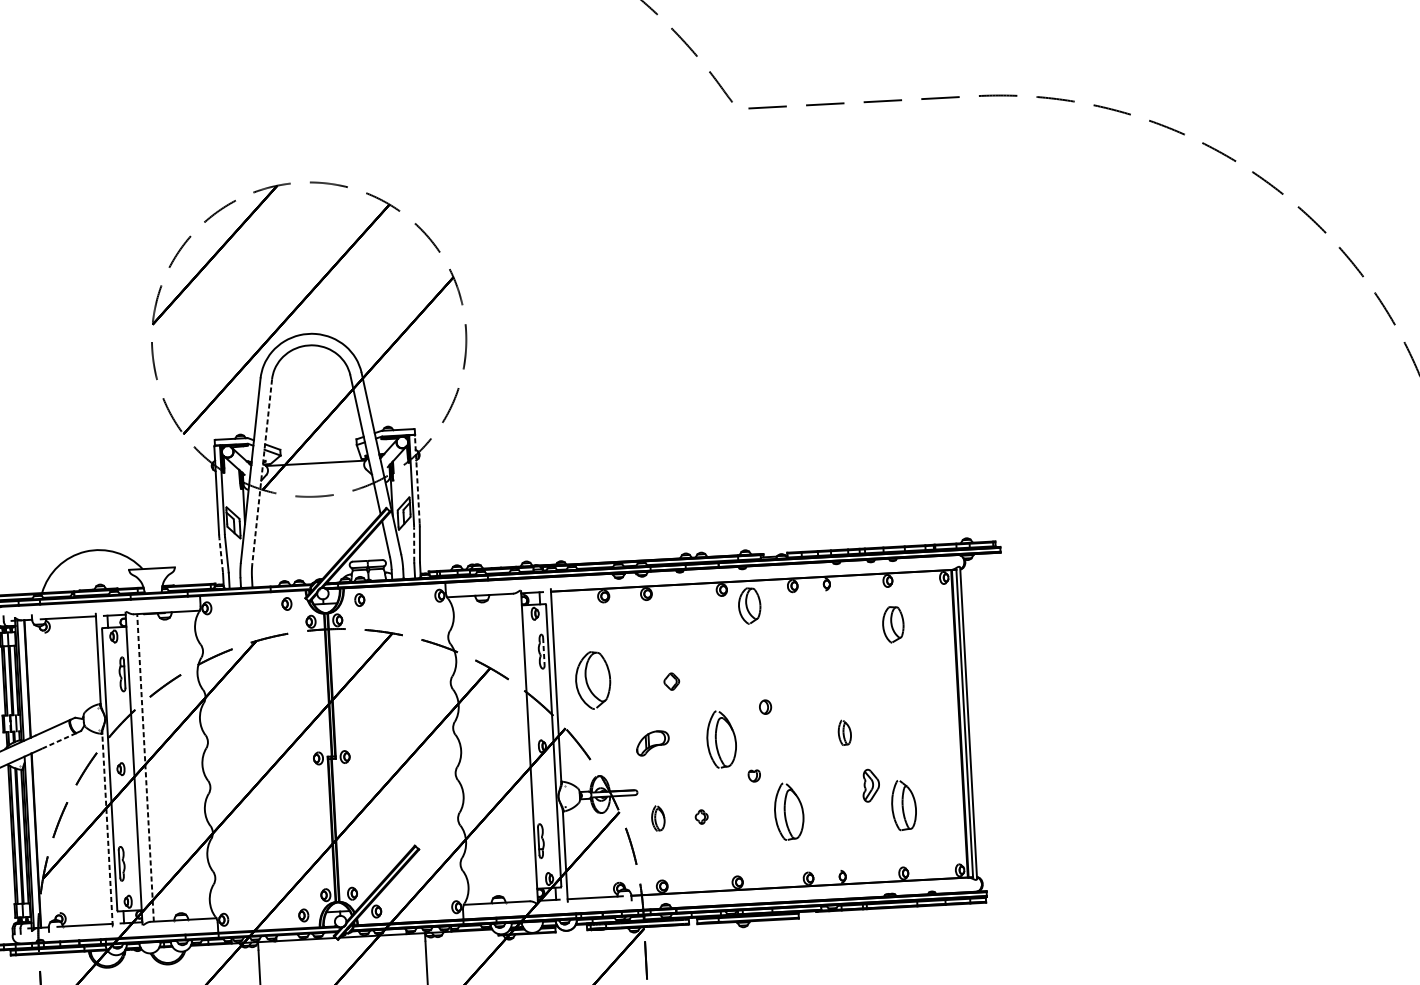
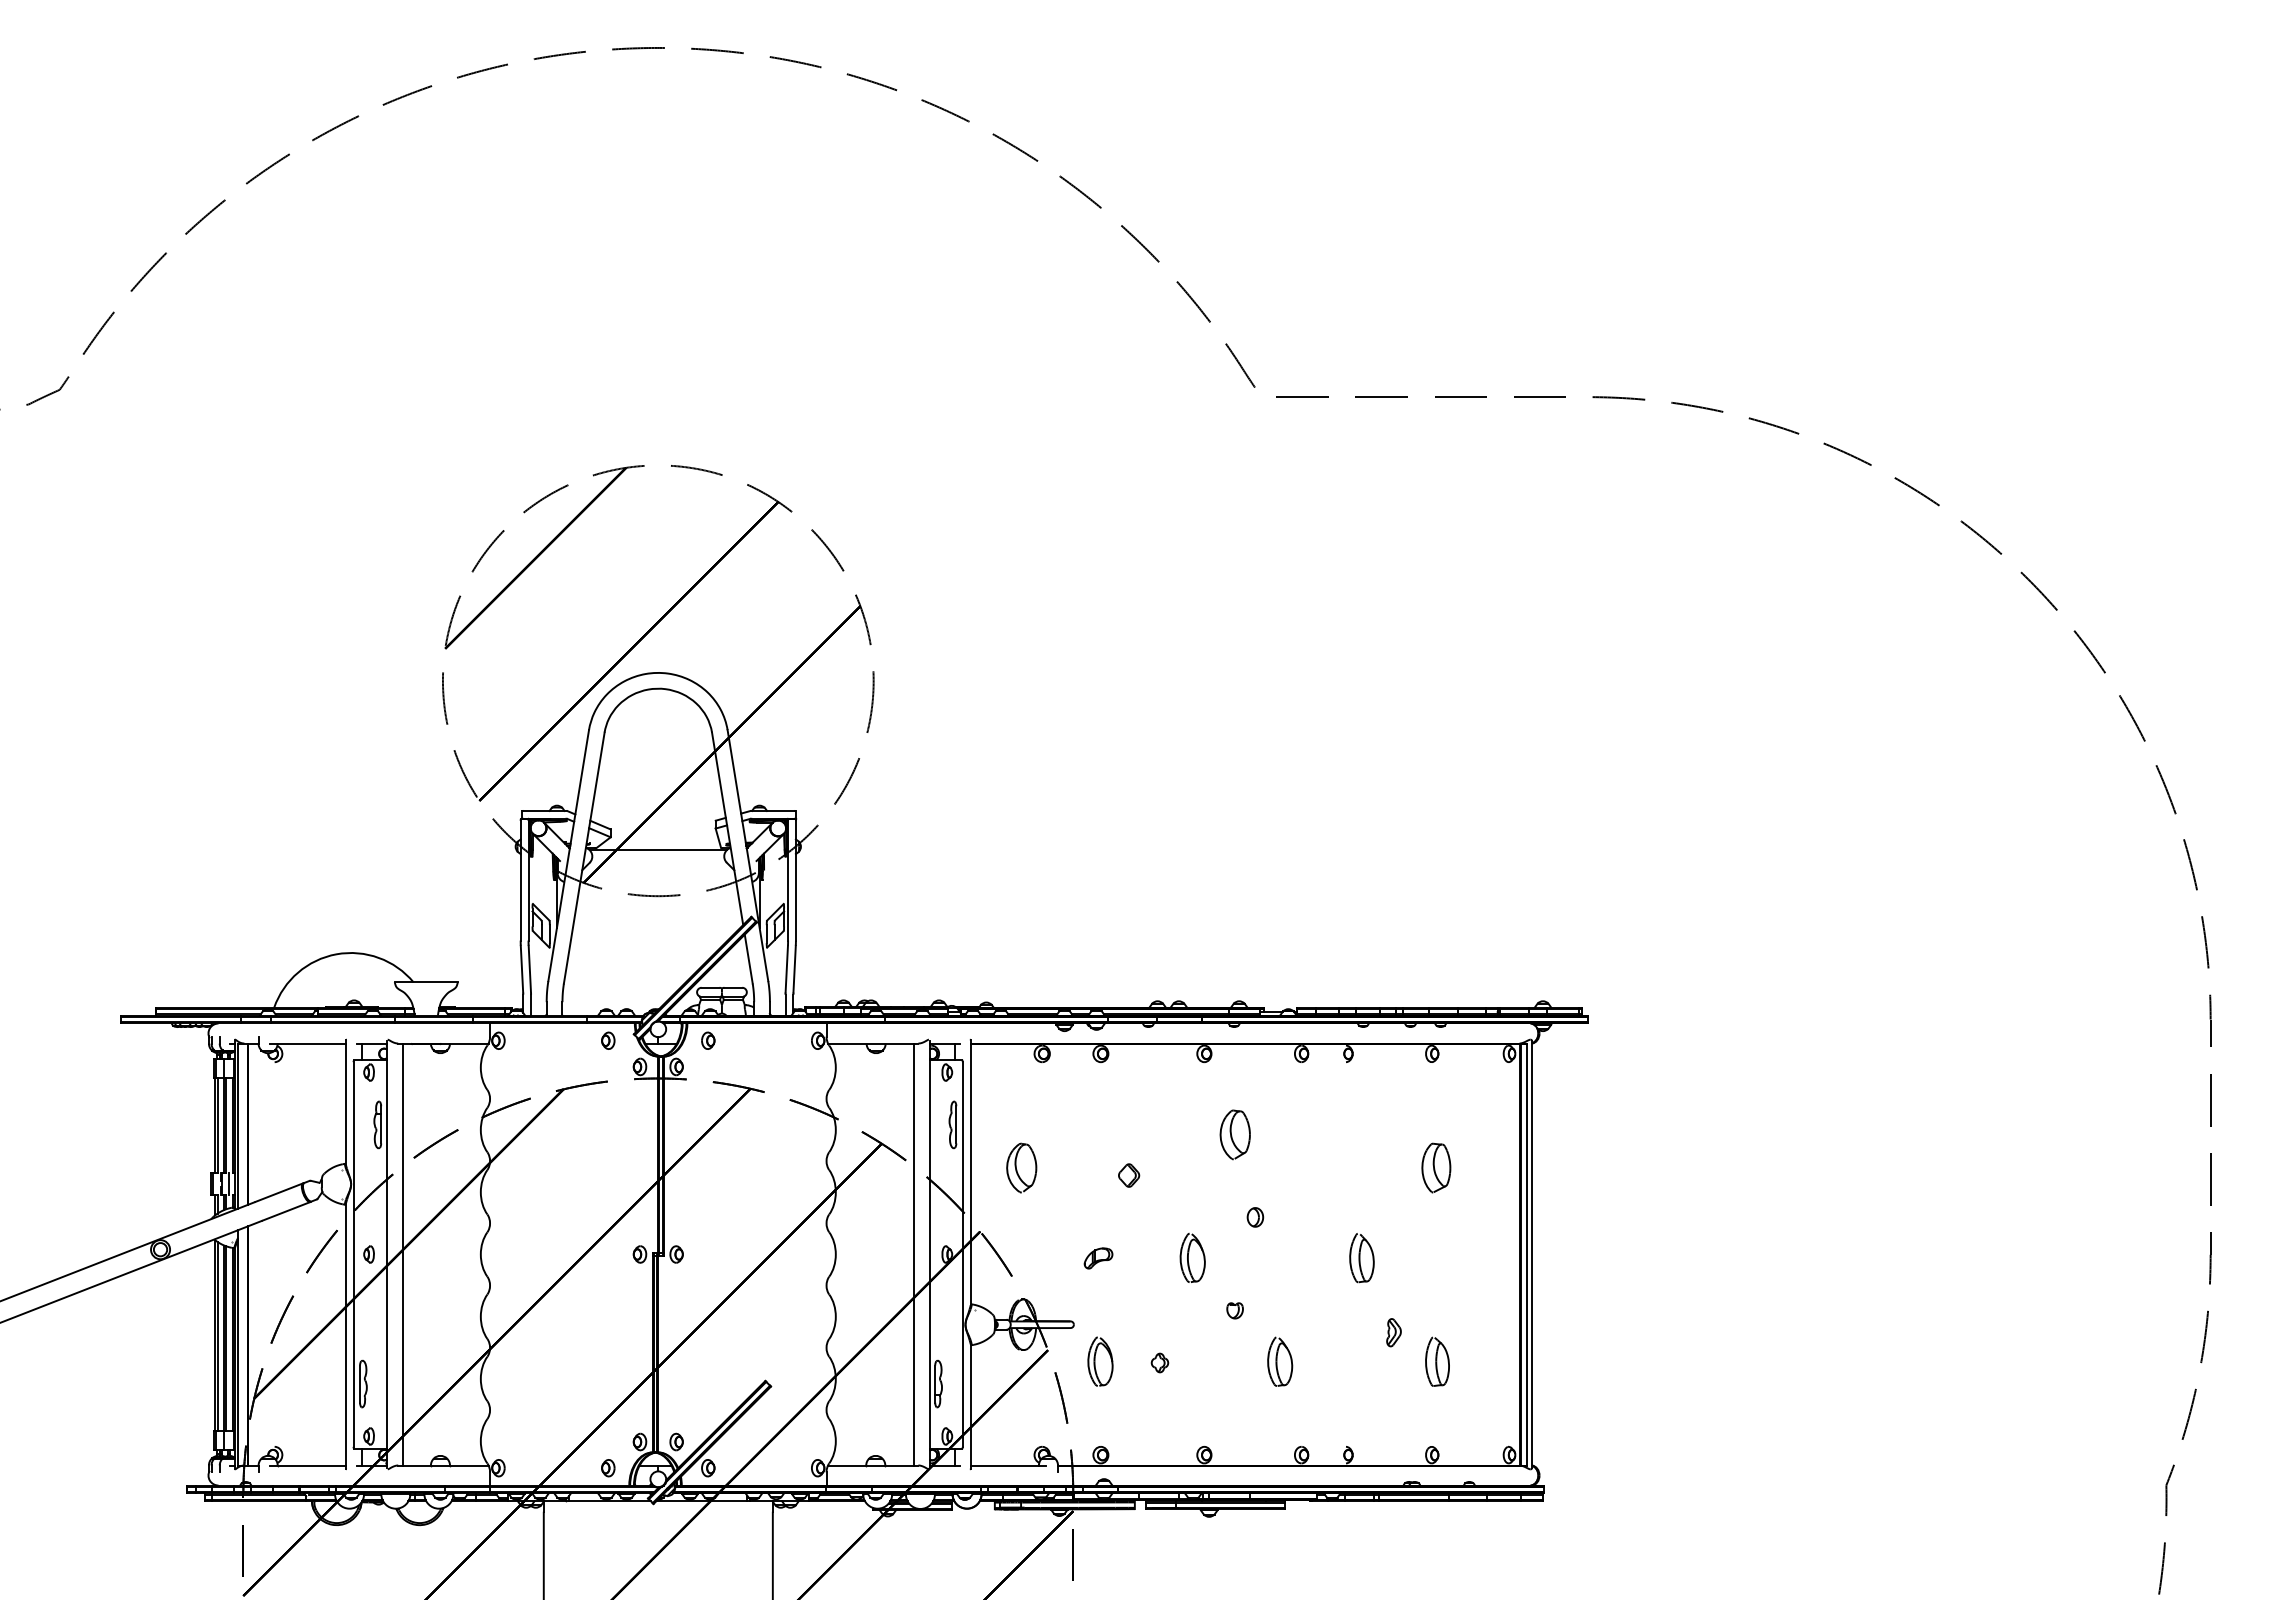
line: (262, 472) -> (584, 858), dashed -> solid
line: (417, 479) -> (795, 880), dashed -> solid
line: (413, 544) -> (786, 968), dashed -> solid
line: (220, 554) -> (521, 968), dashed -> solid
part: (749, 605) -> (1234, 1134), moved
part: (893, 624) -> (1436, 1167), moved
line: (543, 651) -> (956, 1124), dashed -> solid
part: (593, 680) -> (1021, 1167), size x0.62
part: (844, 732) -> (1361, 1258), size x1.43
part: (721, 738) -> (1192, 1257), size x0.62
line: (59, 741) -> (286, 1211), dashed -> solid
part: (652, 743) -> (1098, 1258), size x0.62
line: (517, 747) -> (913, 1254), added
line: (145, 767) -> (402, 1254), dashed -> solid
part: (870, 785) -> (1393, 1332), size x0.62
part: (903, 805) -> (1437, 1361), size x0.71
part: (789, 811) -> (1280, 1361), size x0.62
part: (658, 818) -> (1100, 1361), size x1.43
line: (107, 829) -> (346, 1335), dashed -> solid

